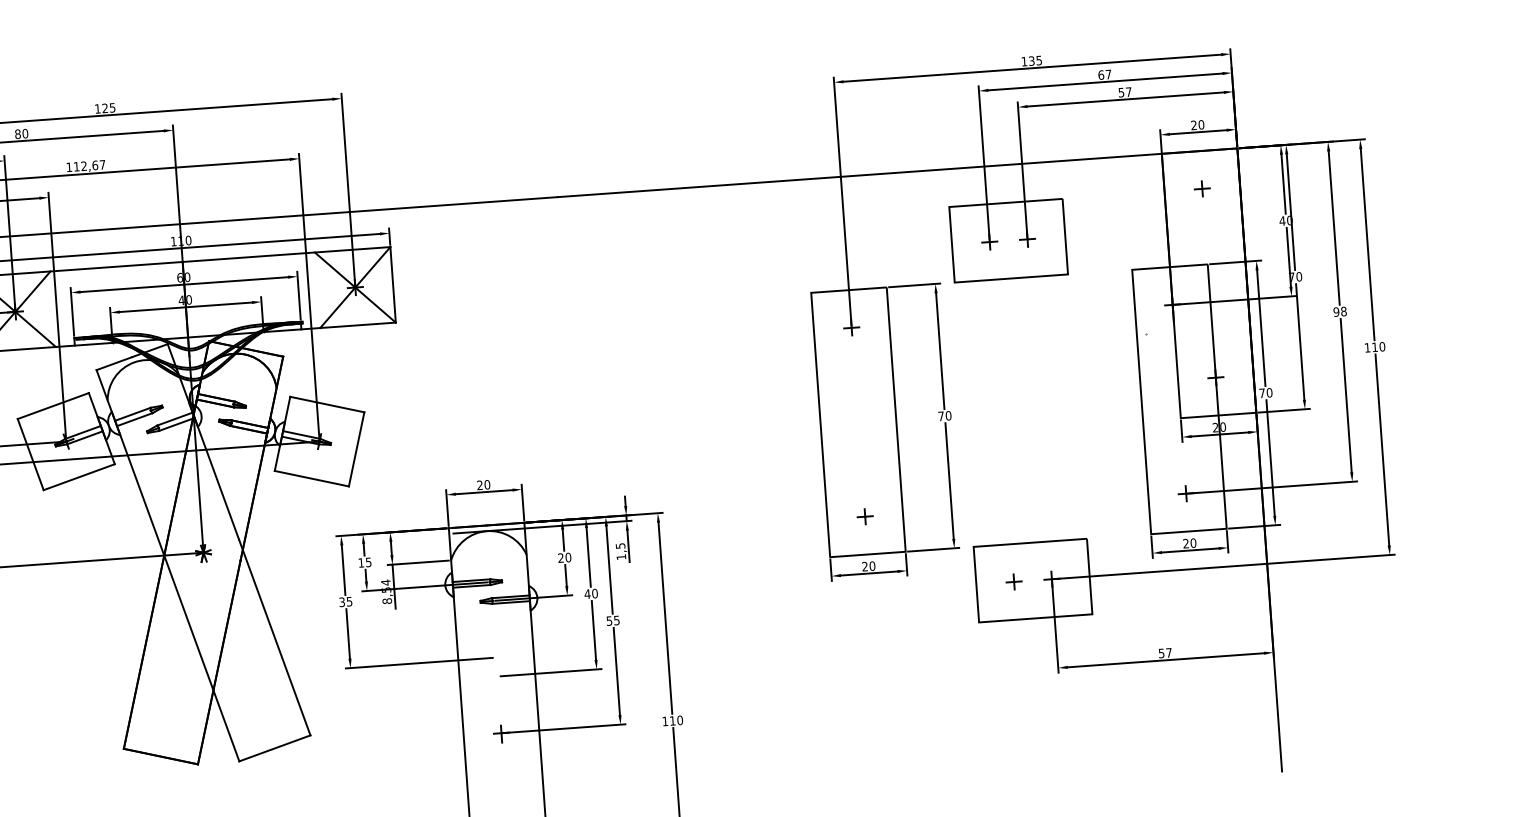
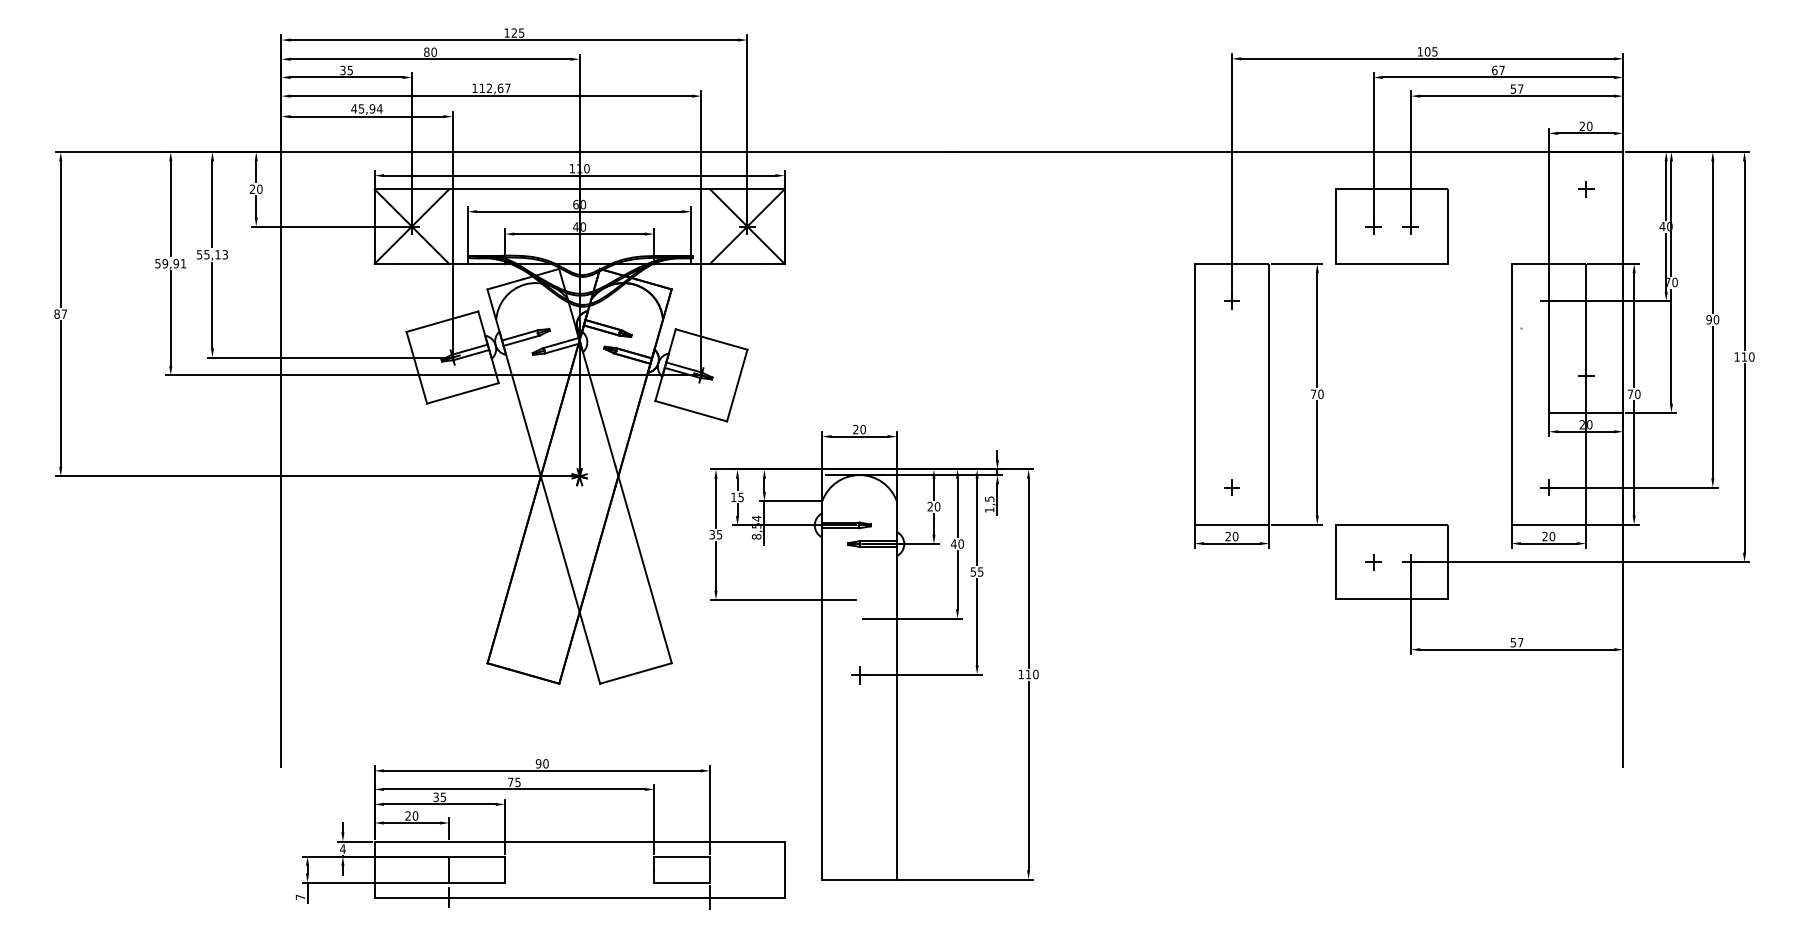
text: (1031, 60) -> (1427, 51), 135 -> 105
text: (1343, 311) -> (1716, 319), 98 -> 90

